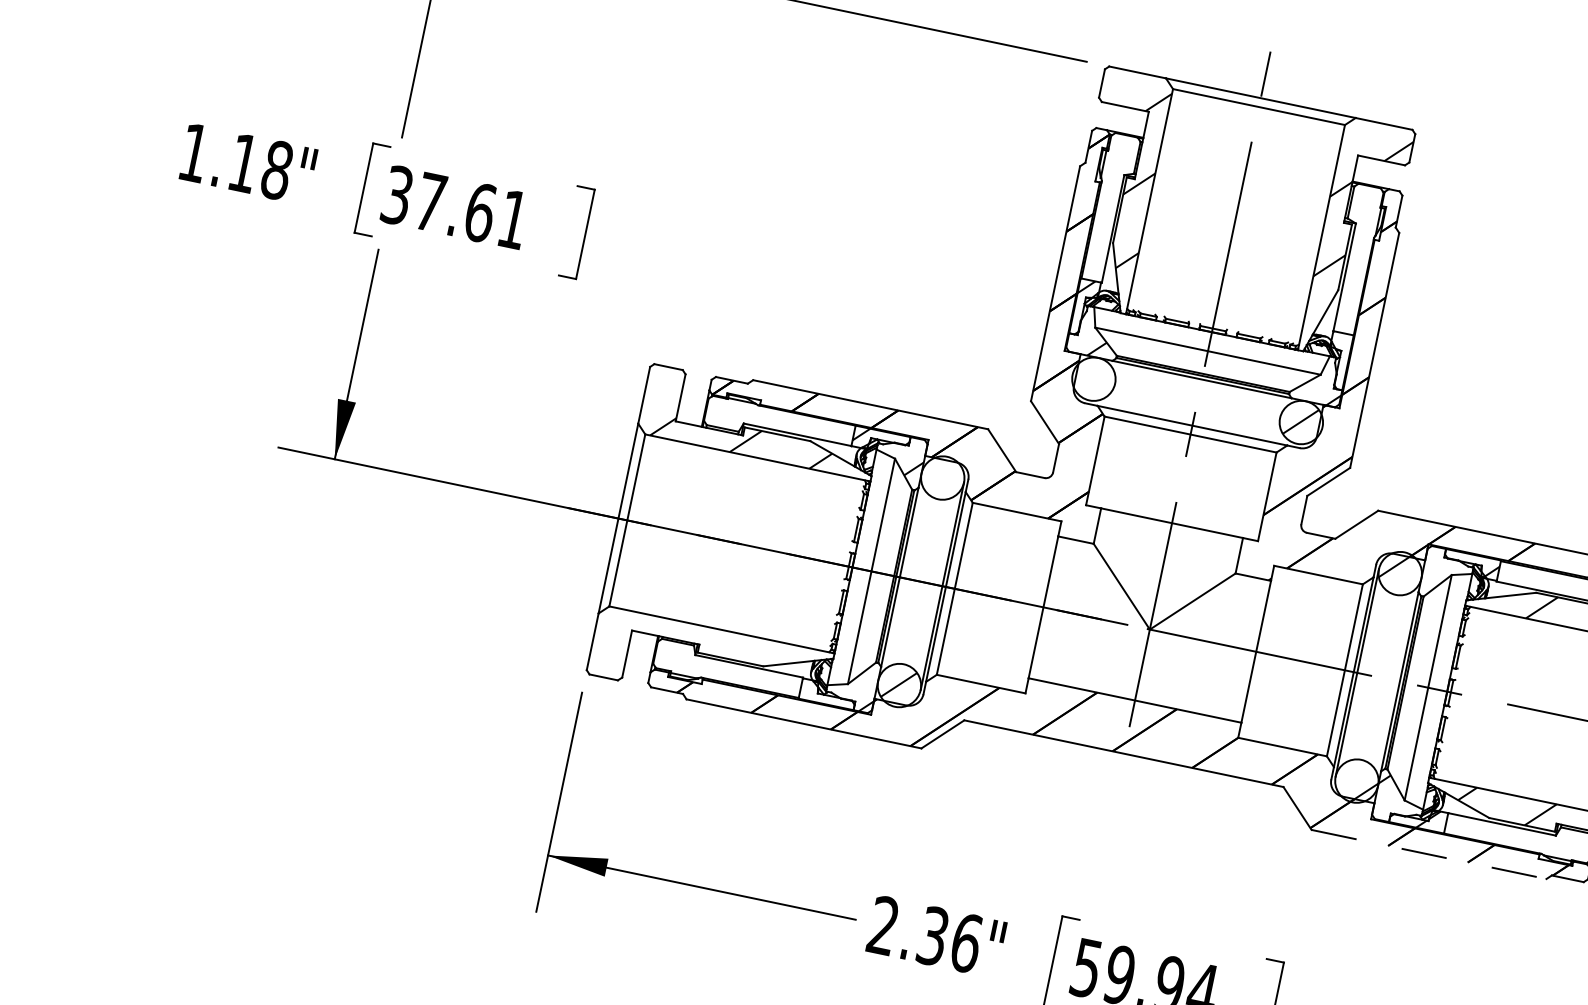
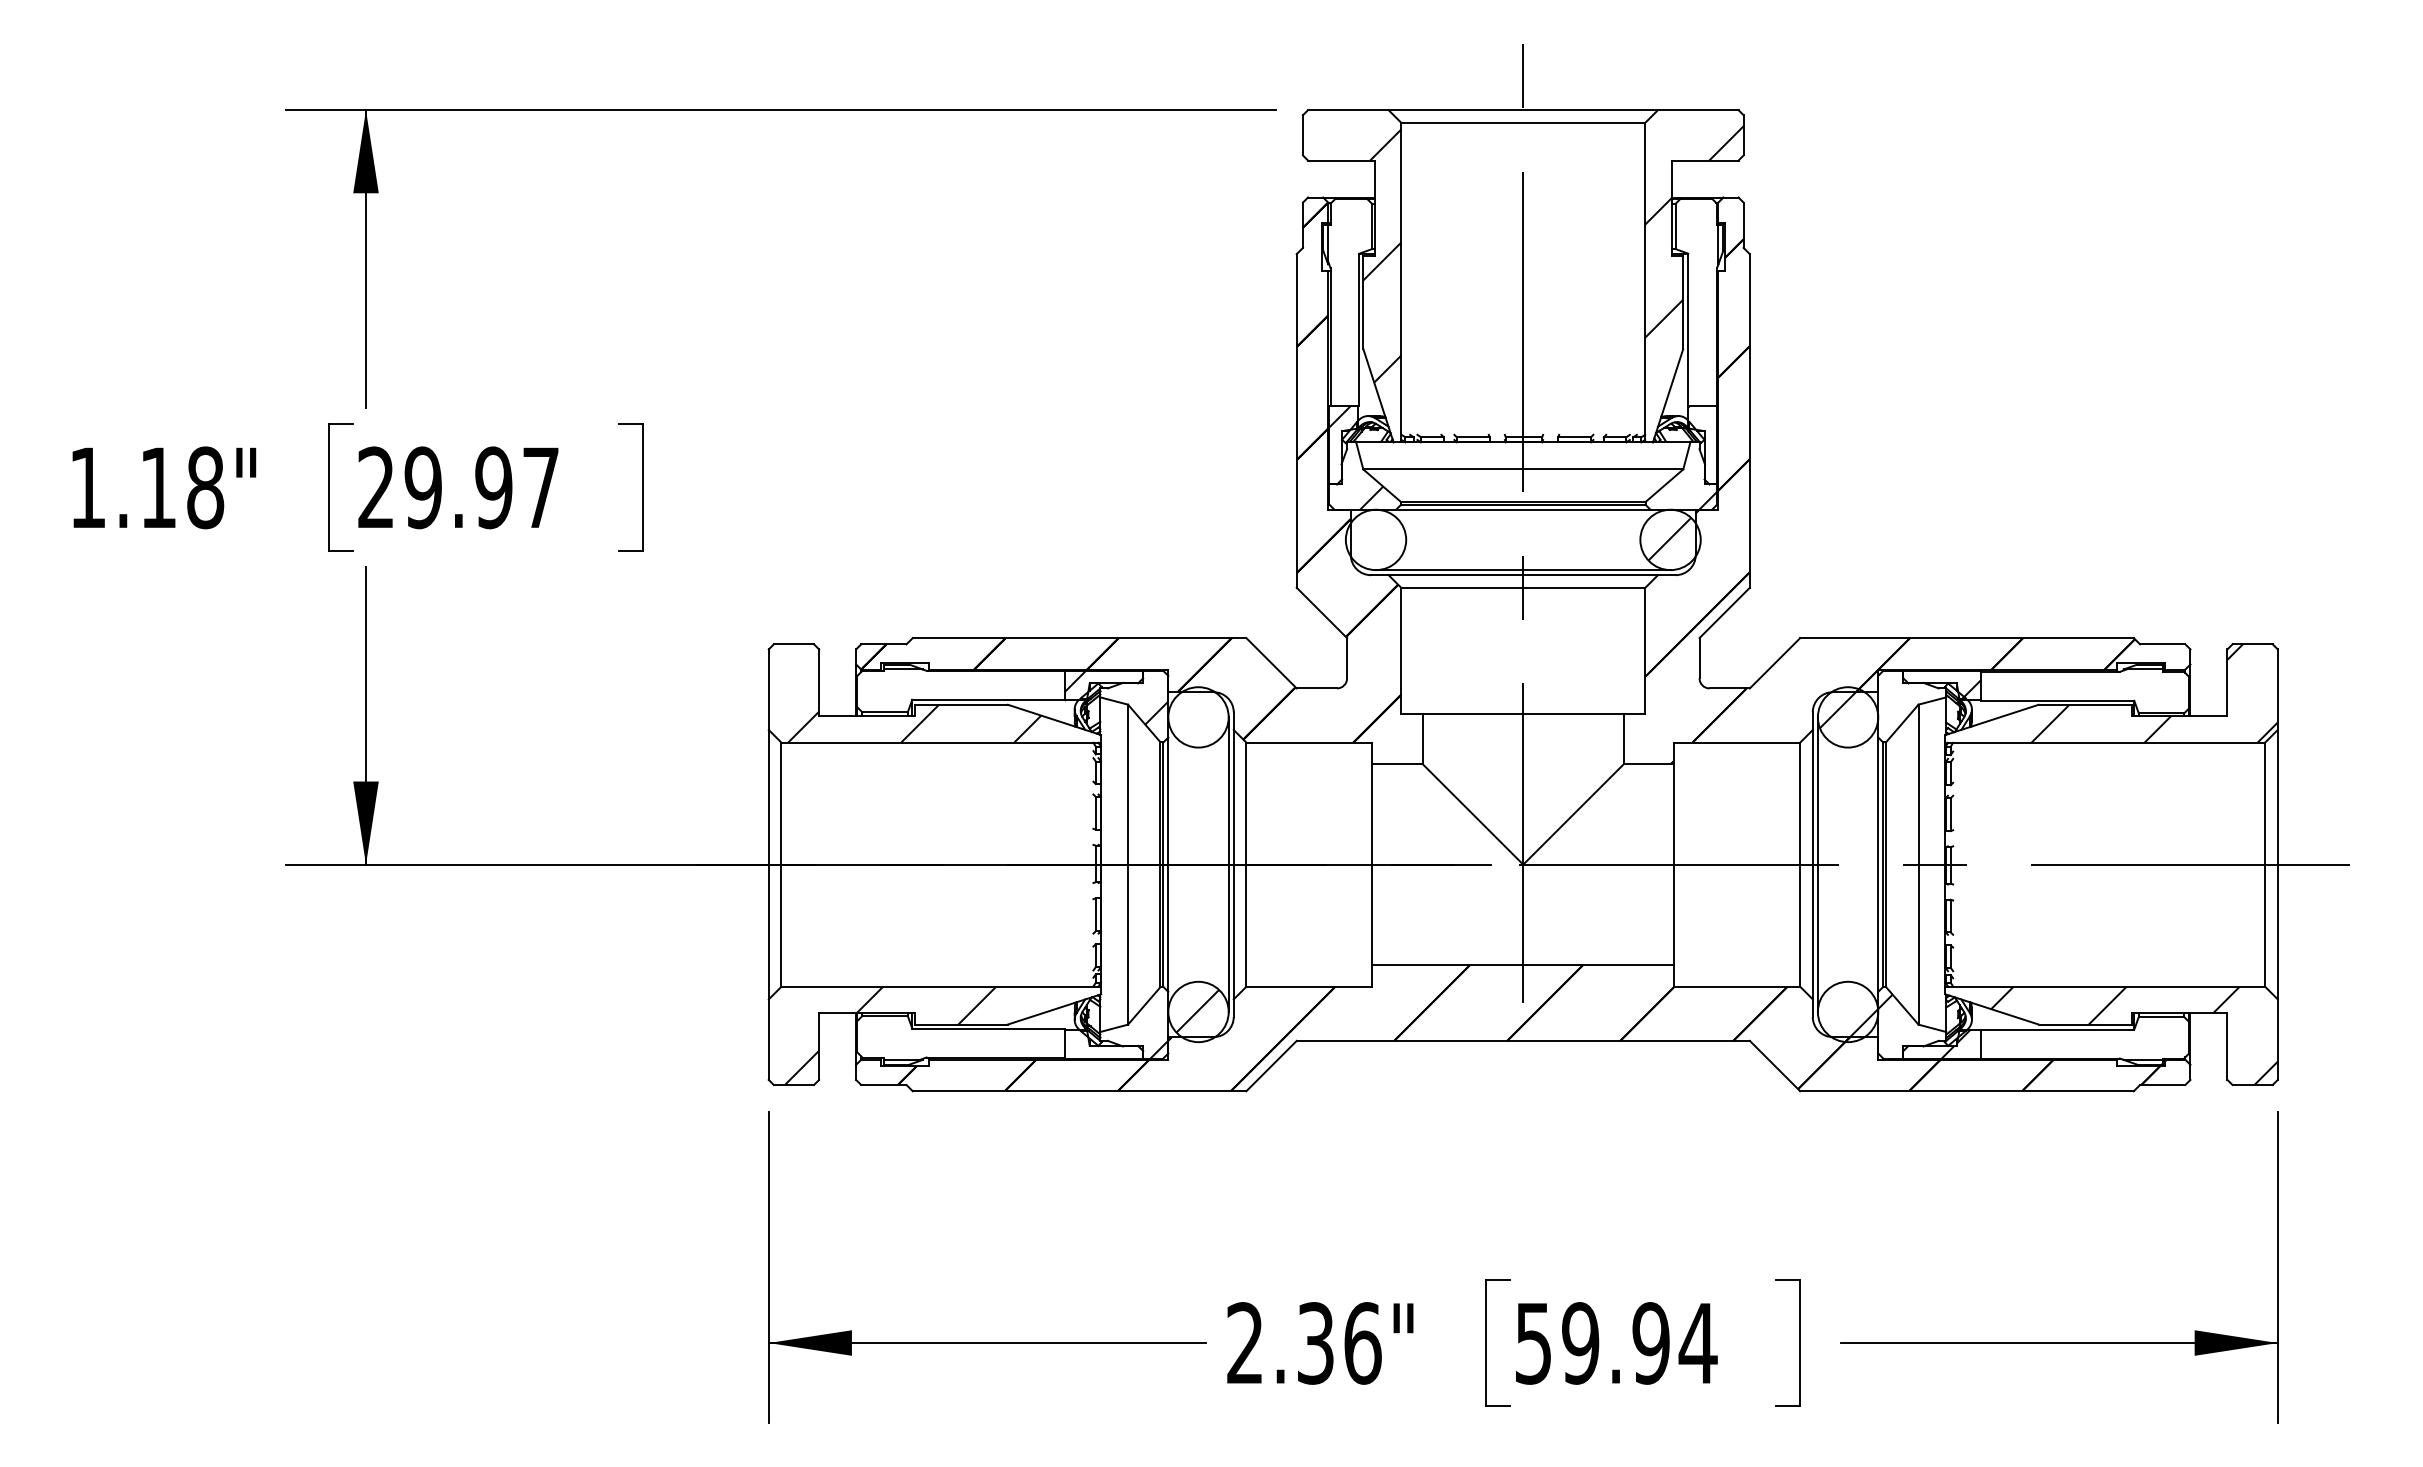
text: (455, 207) -> (458, 487), 37.61 -> 29.97
line: (1193, 422) -> (1523, 570), added
hatch: (679, 656) -> (890, 1035), added
line: (1429, 854) -> (1967, 1091), dashed -> solid

